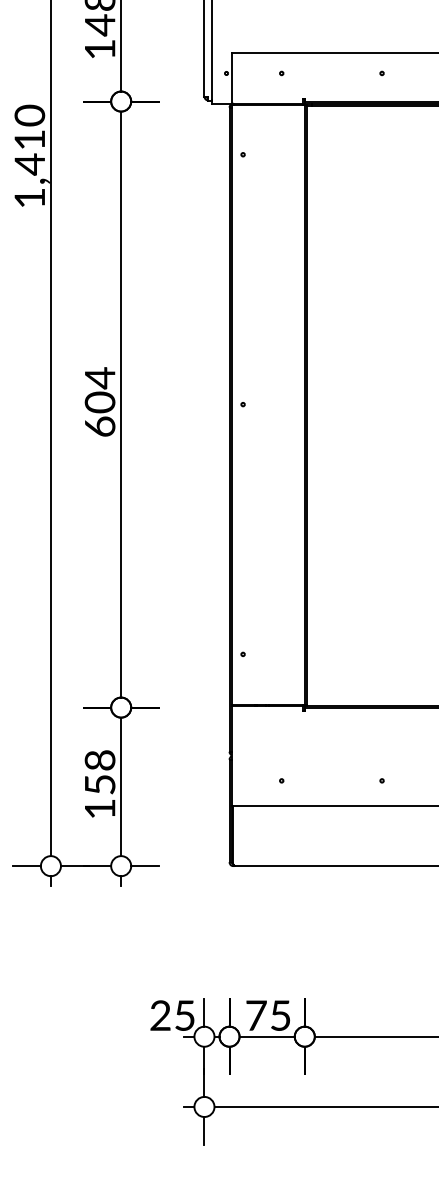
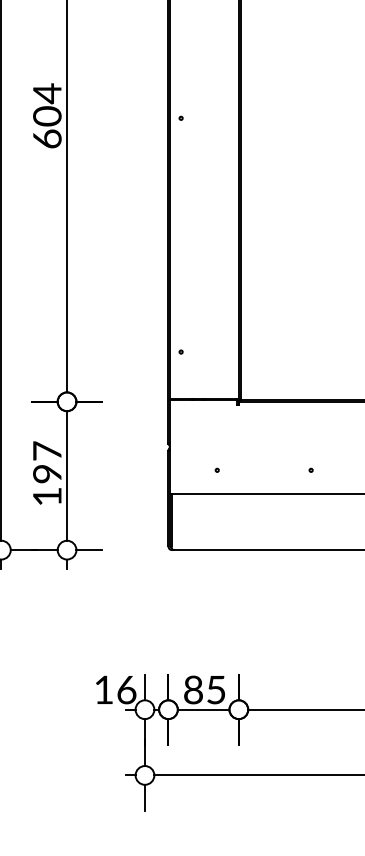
text: (99, 771) -> (46, 461), 158 -> 197
text: (172, 1015) -> (115, 689), 25 -> 16
text: (256, 1015) -> (193, 689), 75 -> 85

